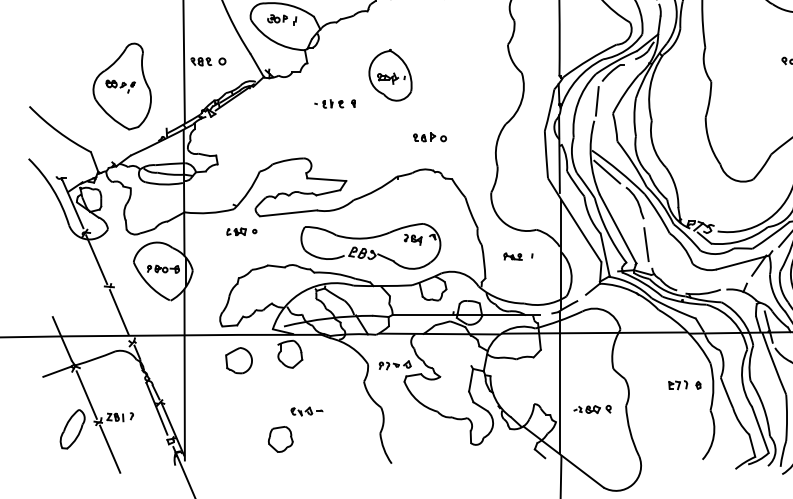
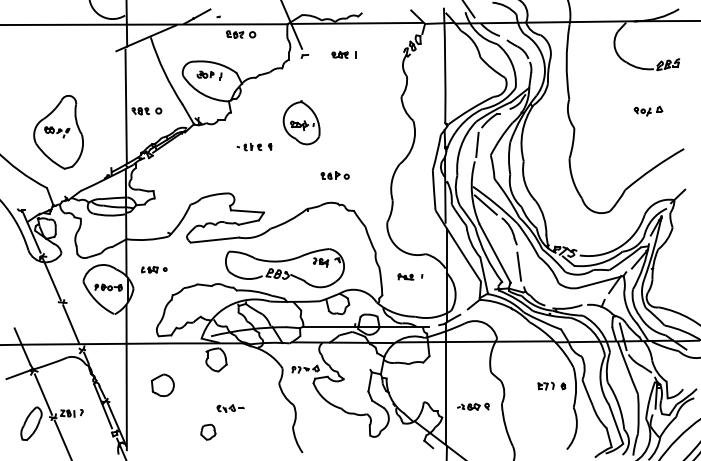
part: (122, 86) -> (58, 132), moved
part: (242, 231) -> (154, 269), moved
part: (238, 359) -> (162, 384), moved
part: (280, 438) -> (208, 431), size x0.7

